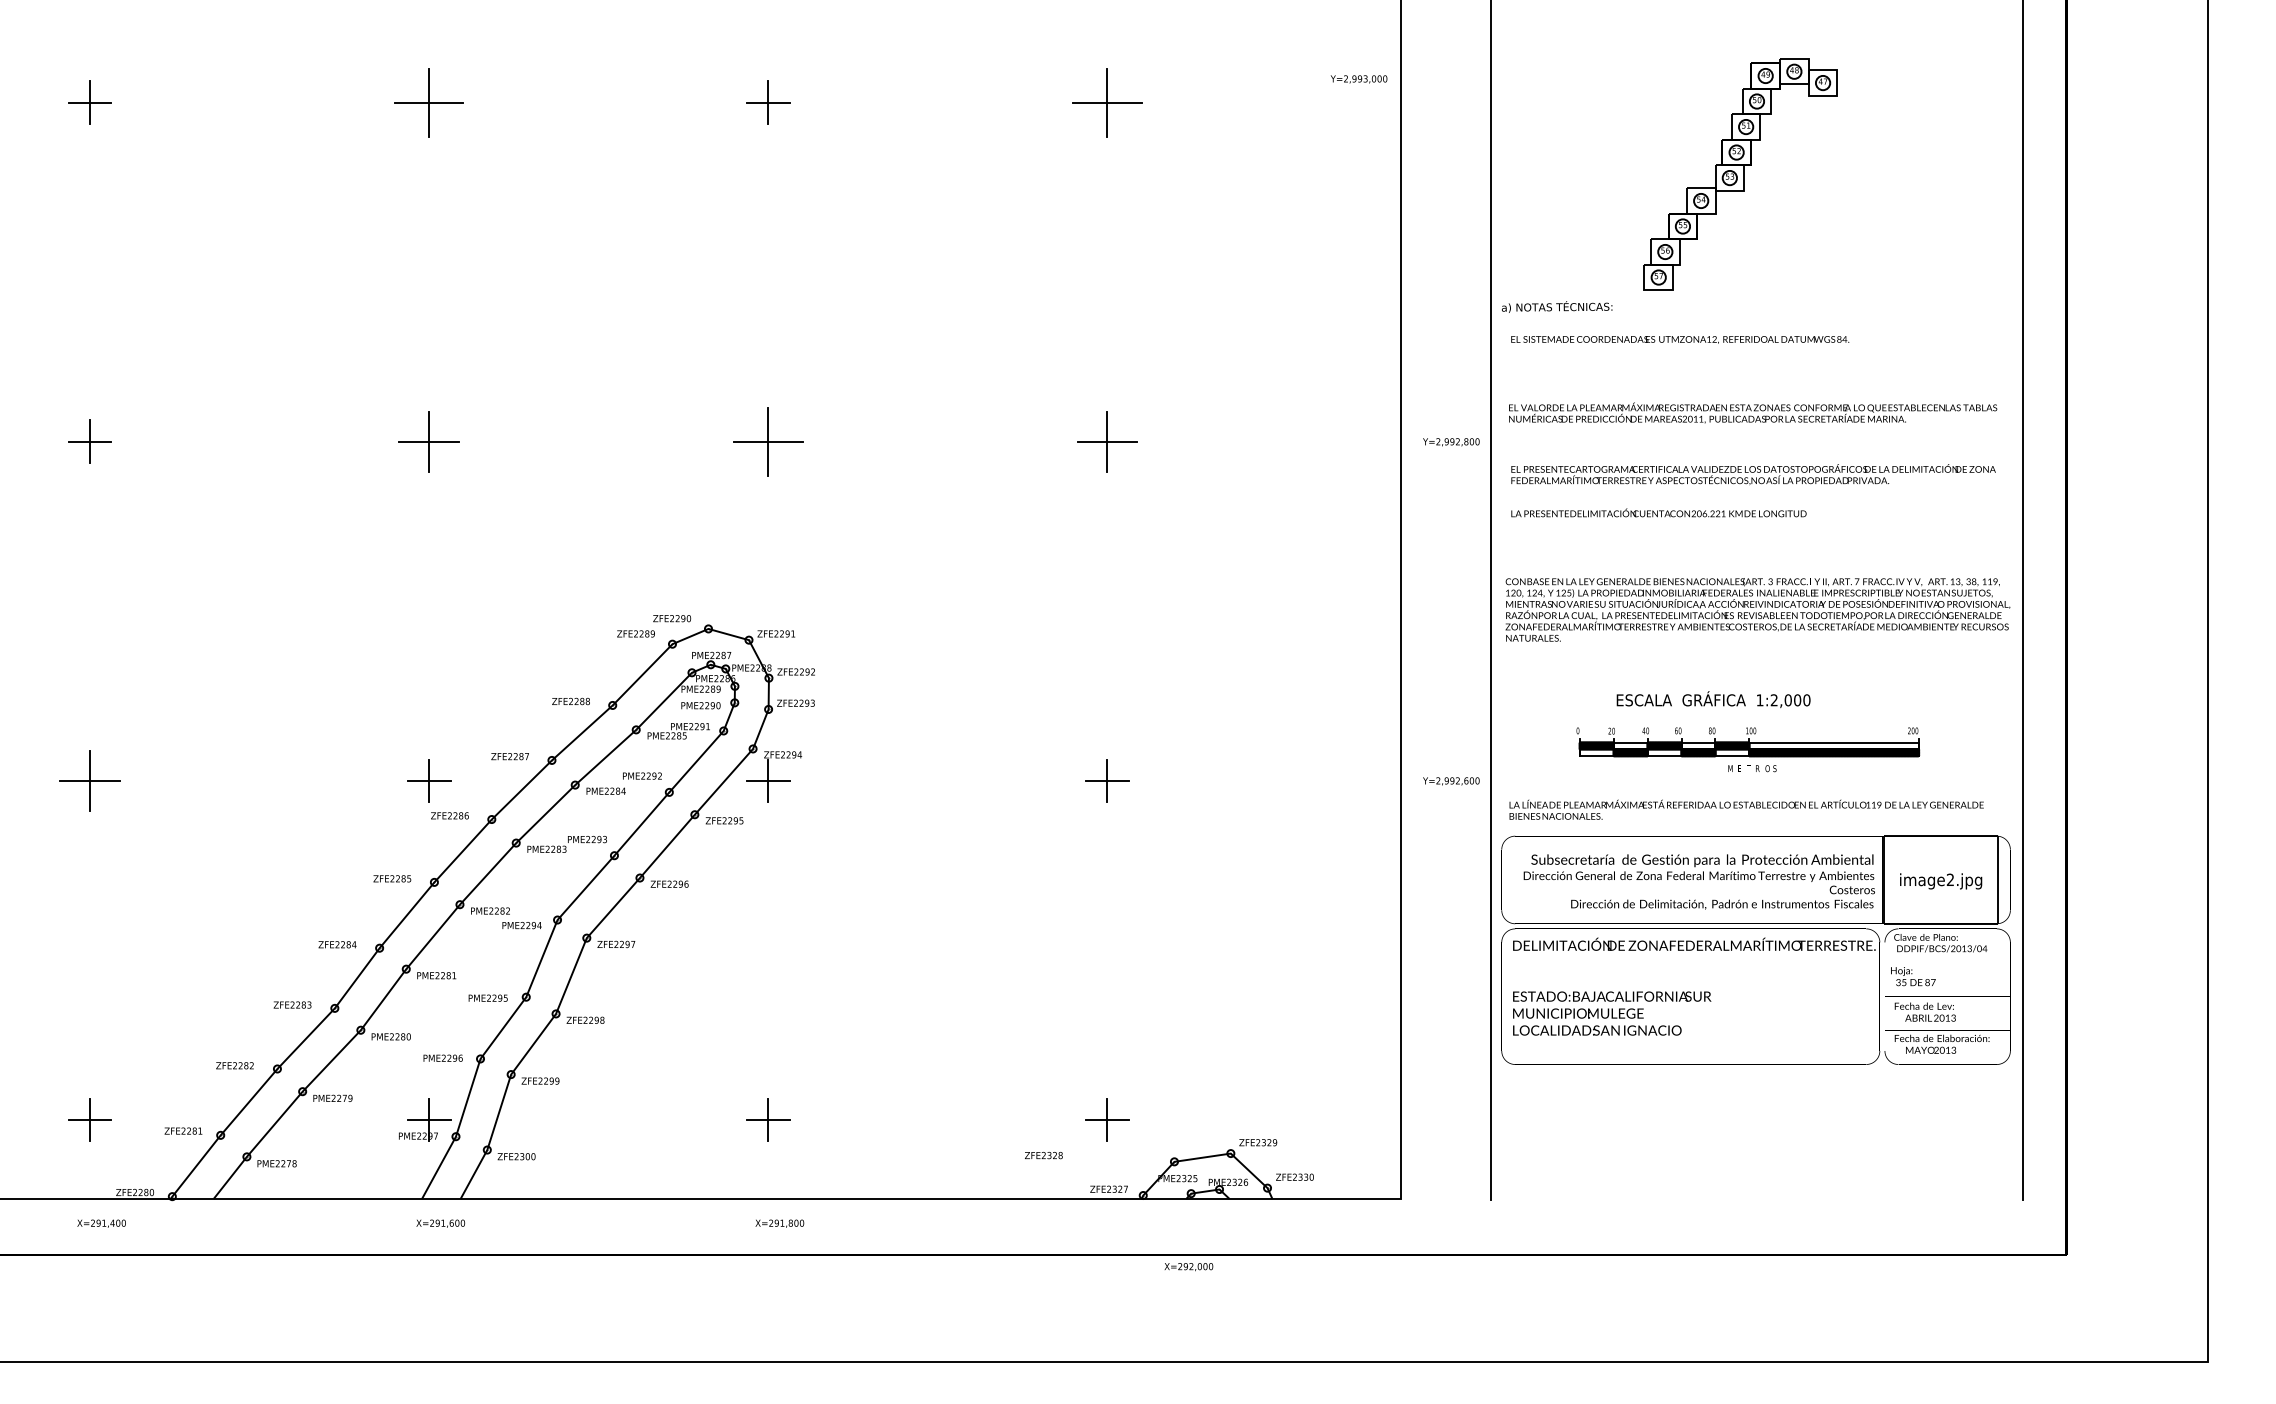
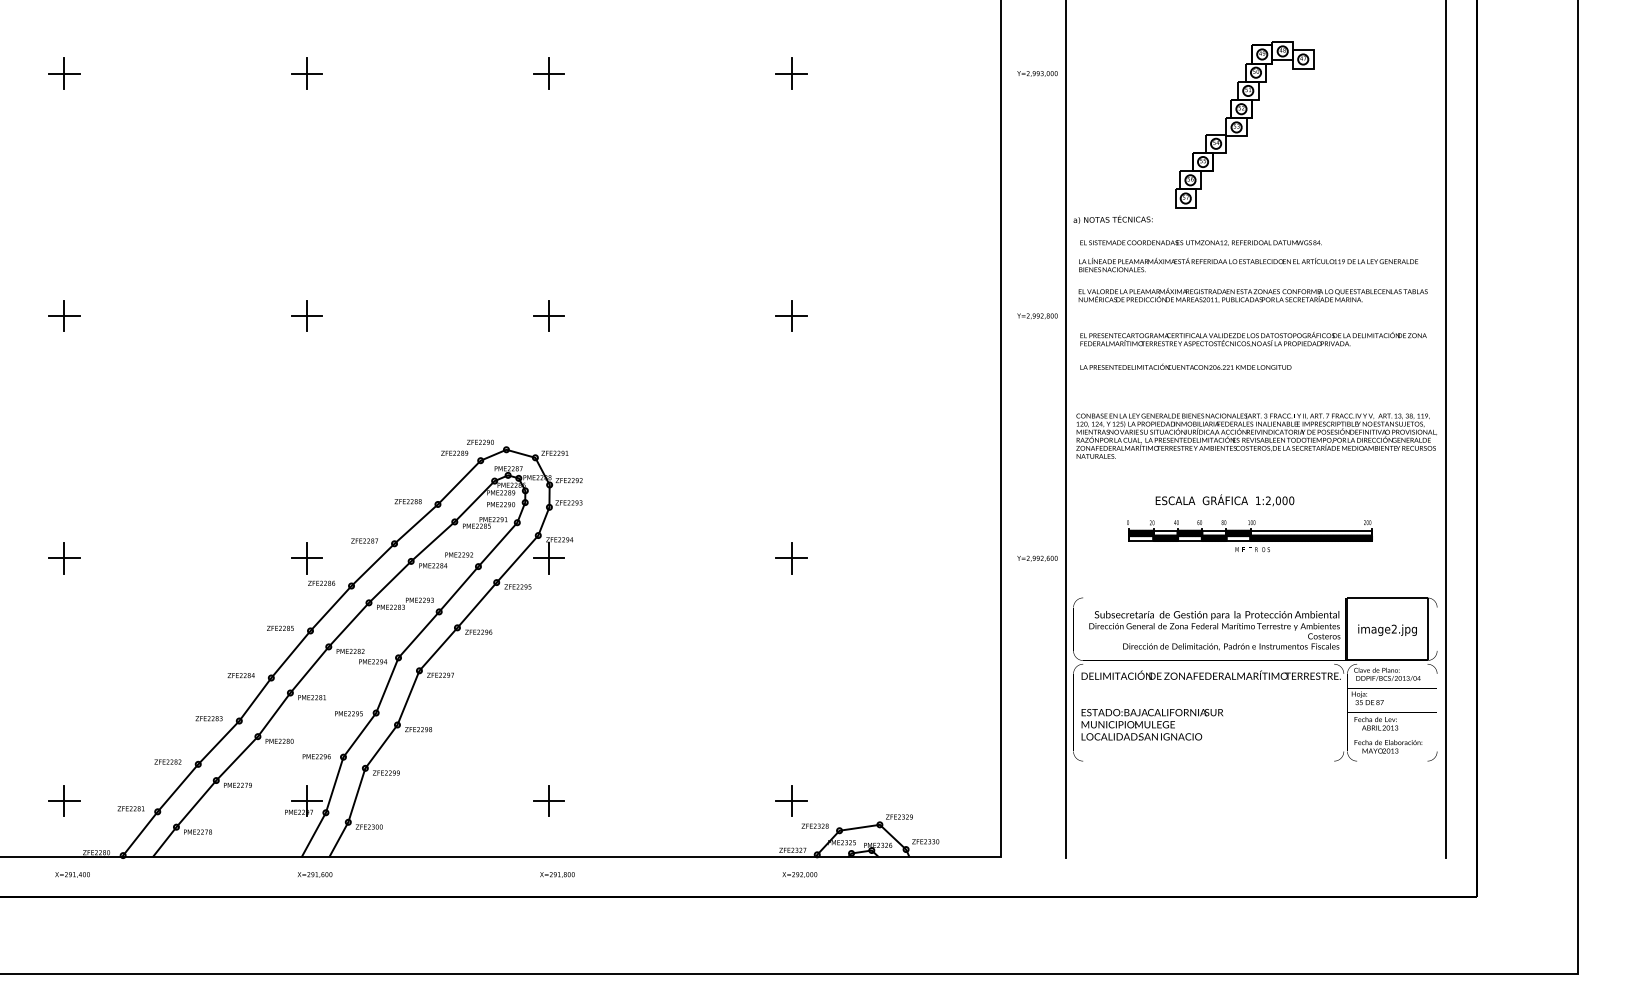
text: (1359, 78) -> (1037, 73), moved
part: (428, 102) -> (306, 73), size x0.62
part: (1107, 102) -> (791, 73), size x0.62
part: (428, 441) -> (306, 315), size x0.71
part: (767, 441) -> (548, 315), size x0.62
part: (1107, 441) -> (791, 315), size x0.71
part: (90, 781) -> (64, 558), size x0.71
text: (1746, 810) -> (1248, 265), moved
text: (1042, 1154) -> (814, 825), moved
text: (1188, 1266) -> (799, 874), moved

